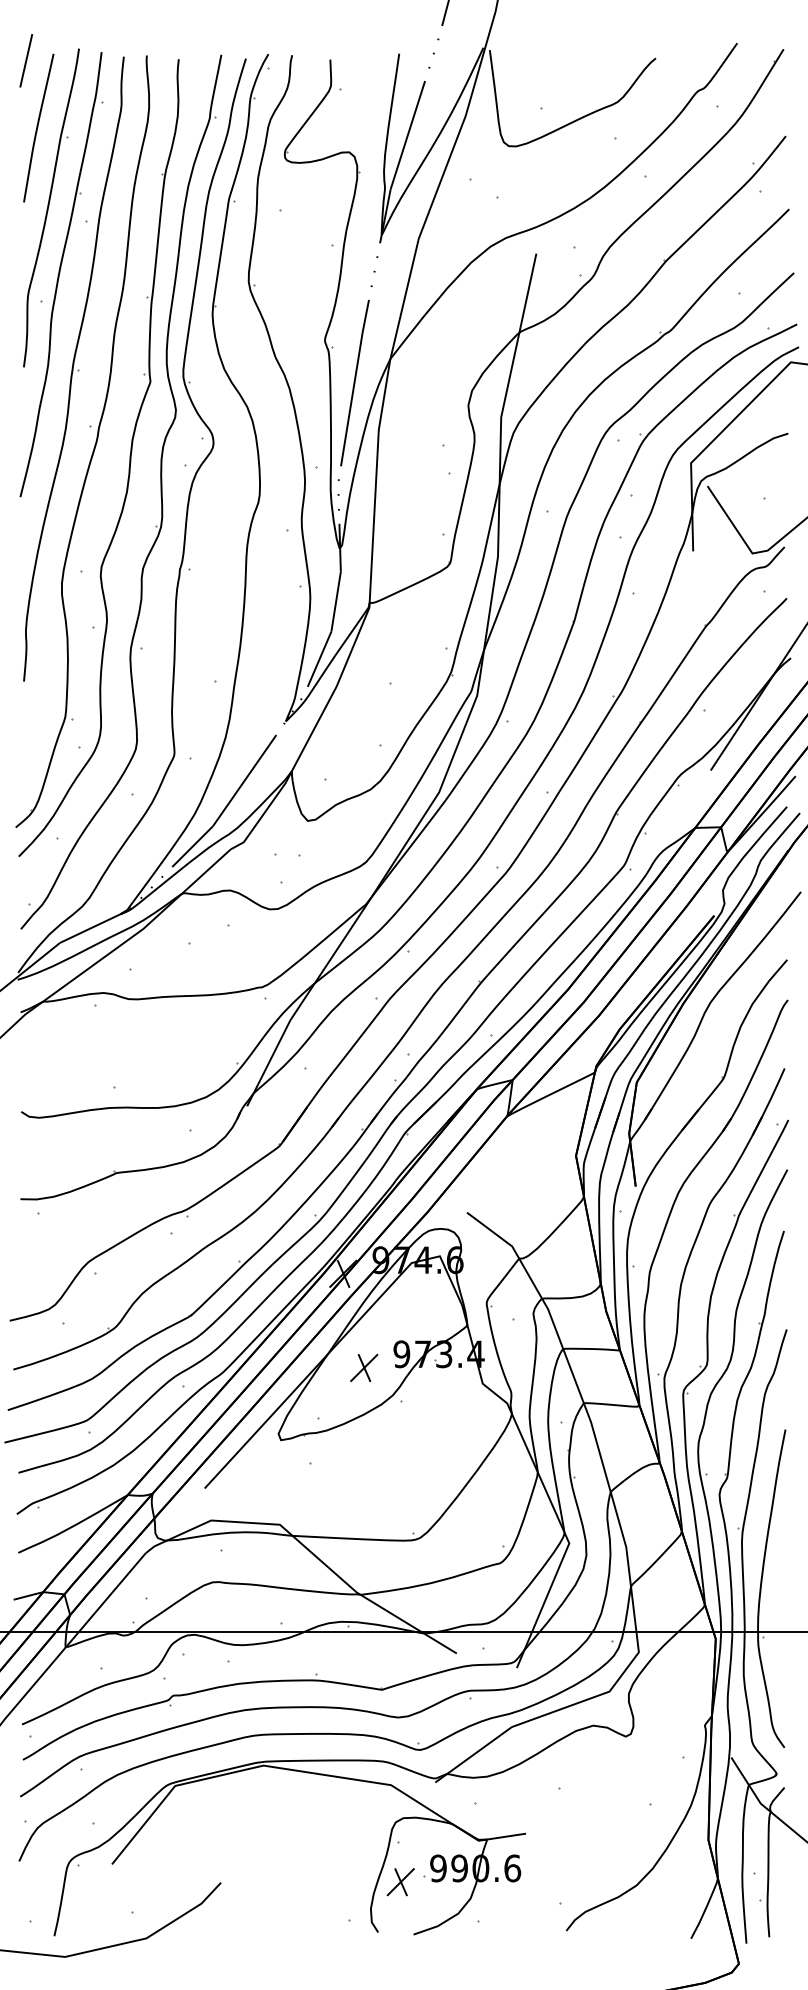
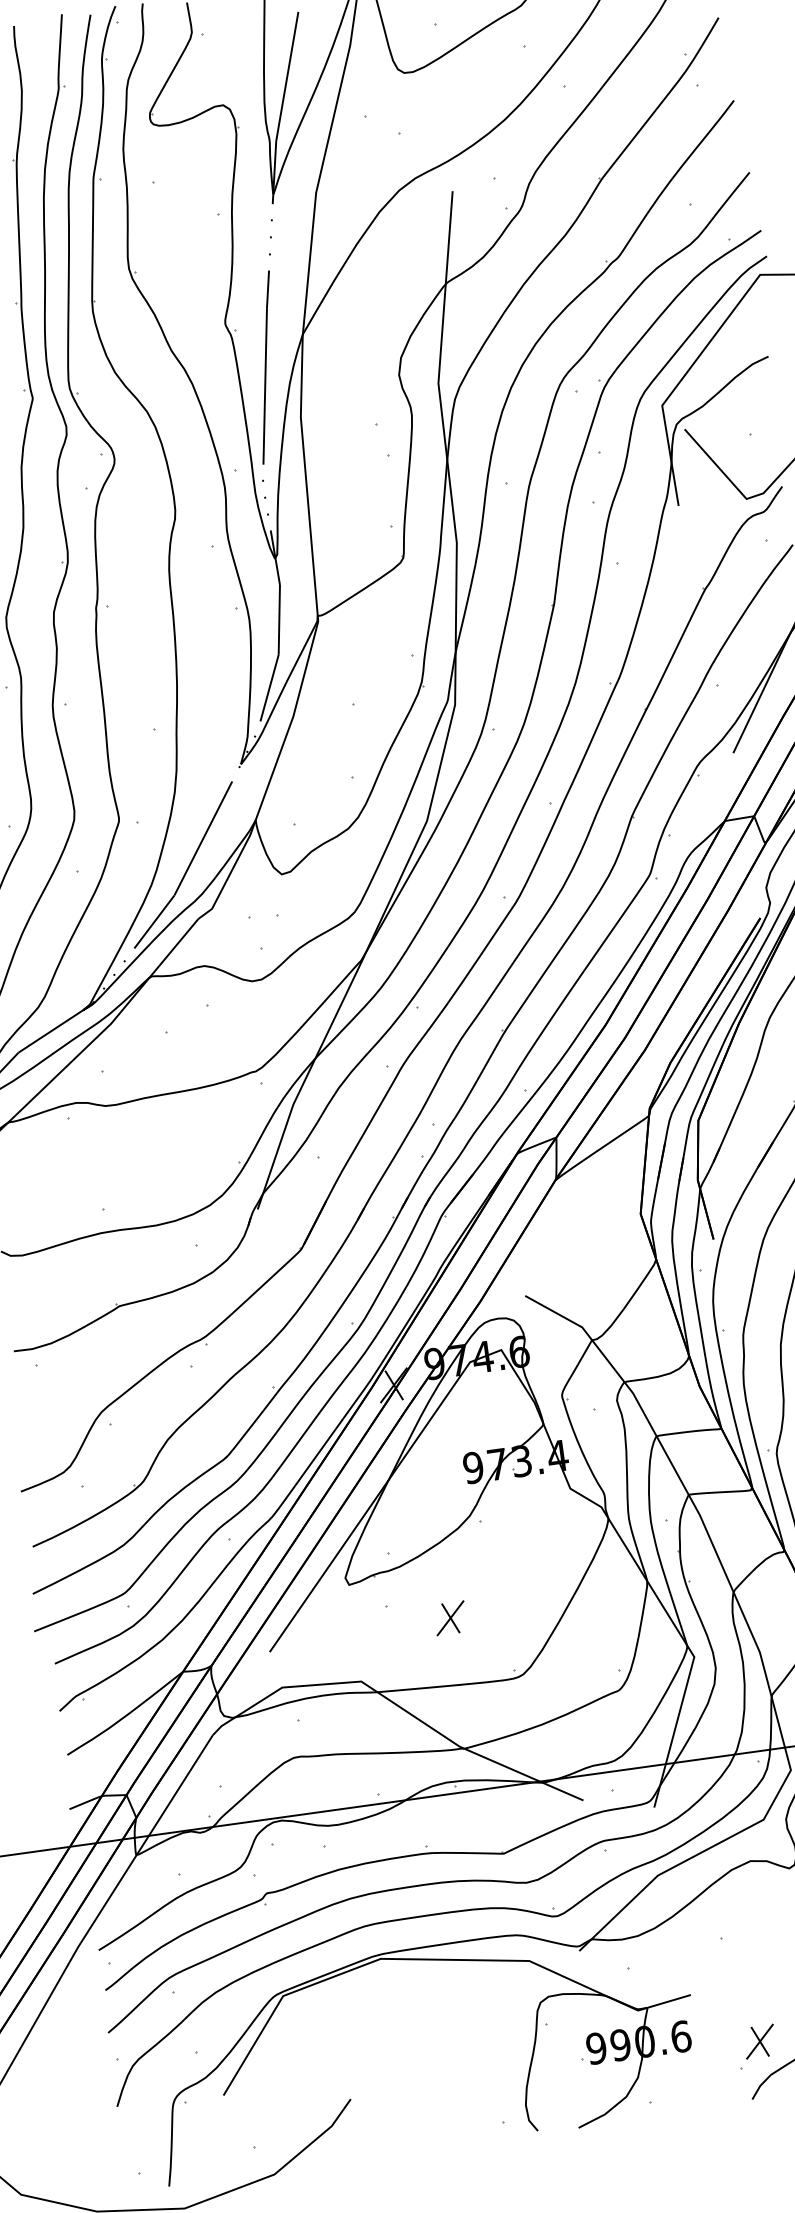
part: (364, 1367) -> (450, 1617), moved
part: (400, 1882) -> (759, 2042), moved

